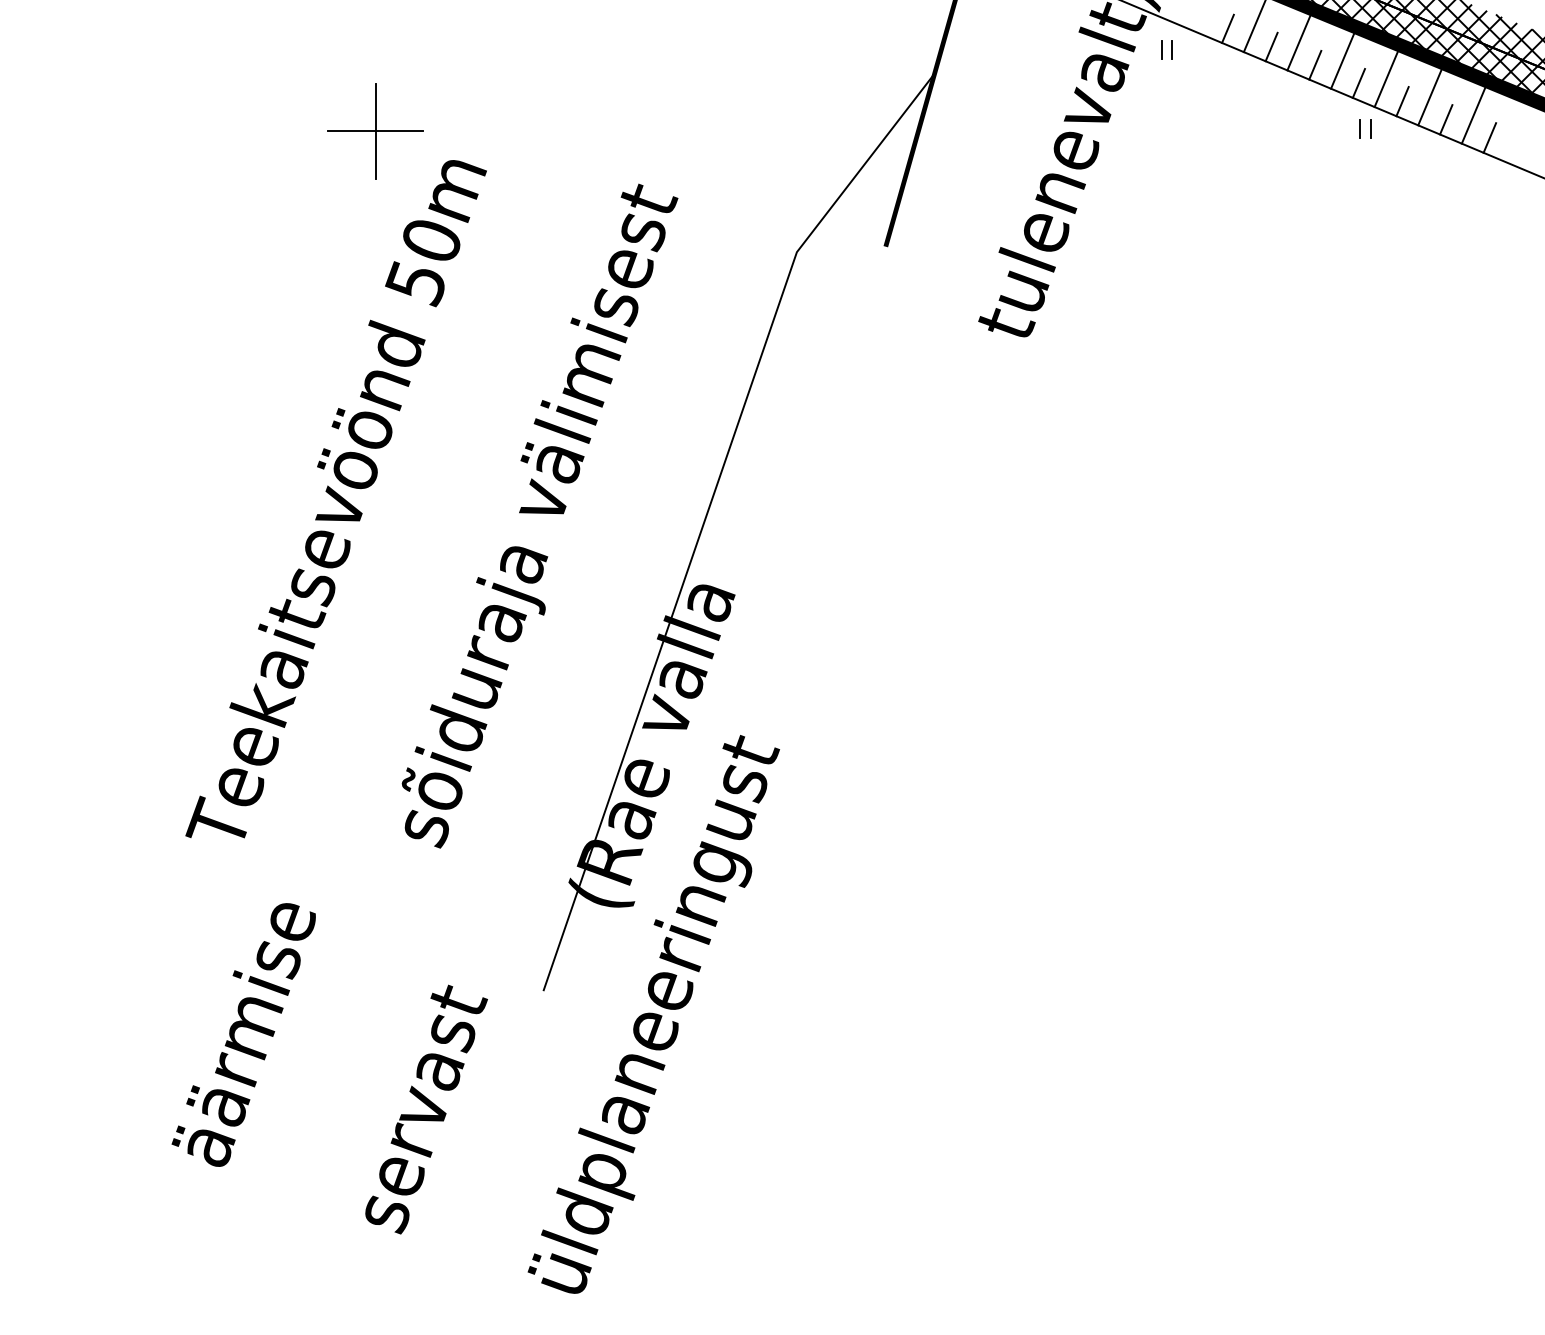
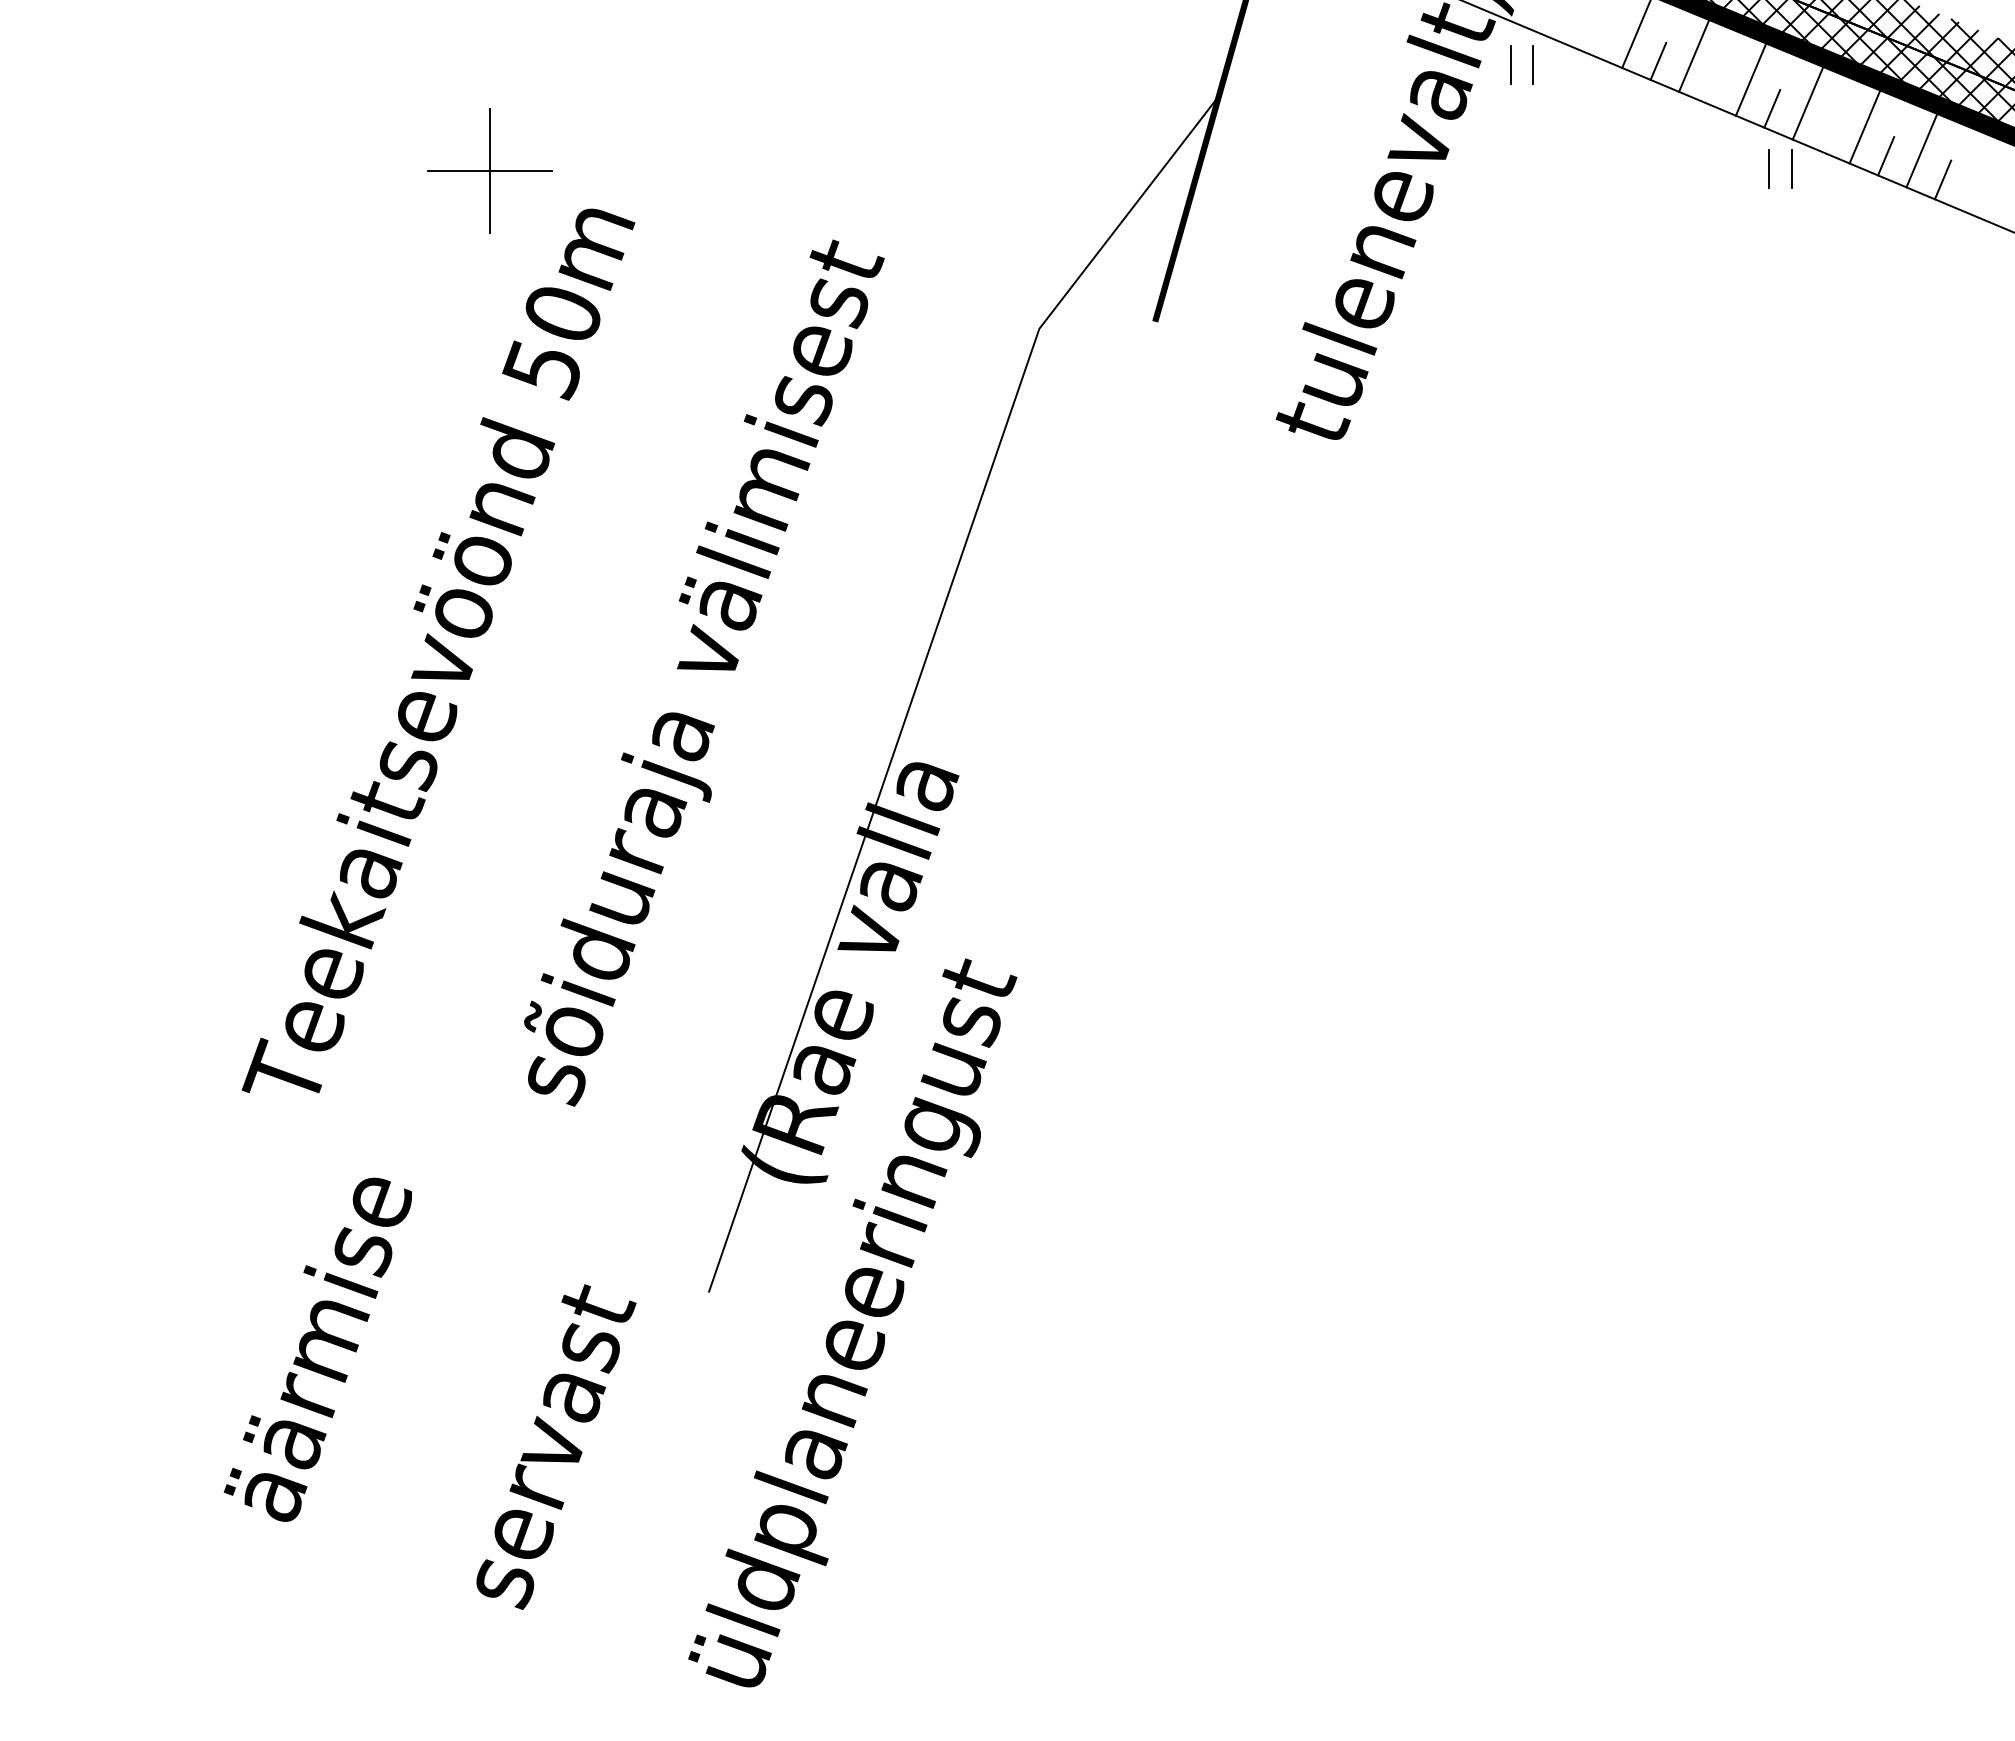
line: (1227, 28) -> (1601, 37), removed
part: (1166, 49) -> (1521, 64), size x1.6
line: (1315, 64) -> (1715, 84), removed
line: (1402, 101) -> (1829, 132), removed
part: (1364, 129) -> (1779, 168), size x1.6

